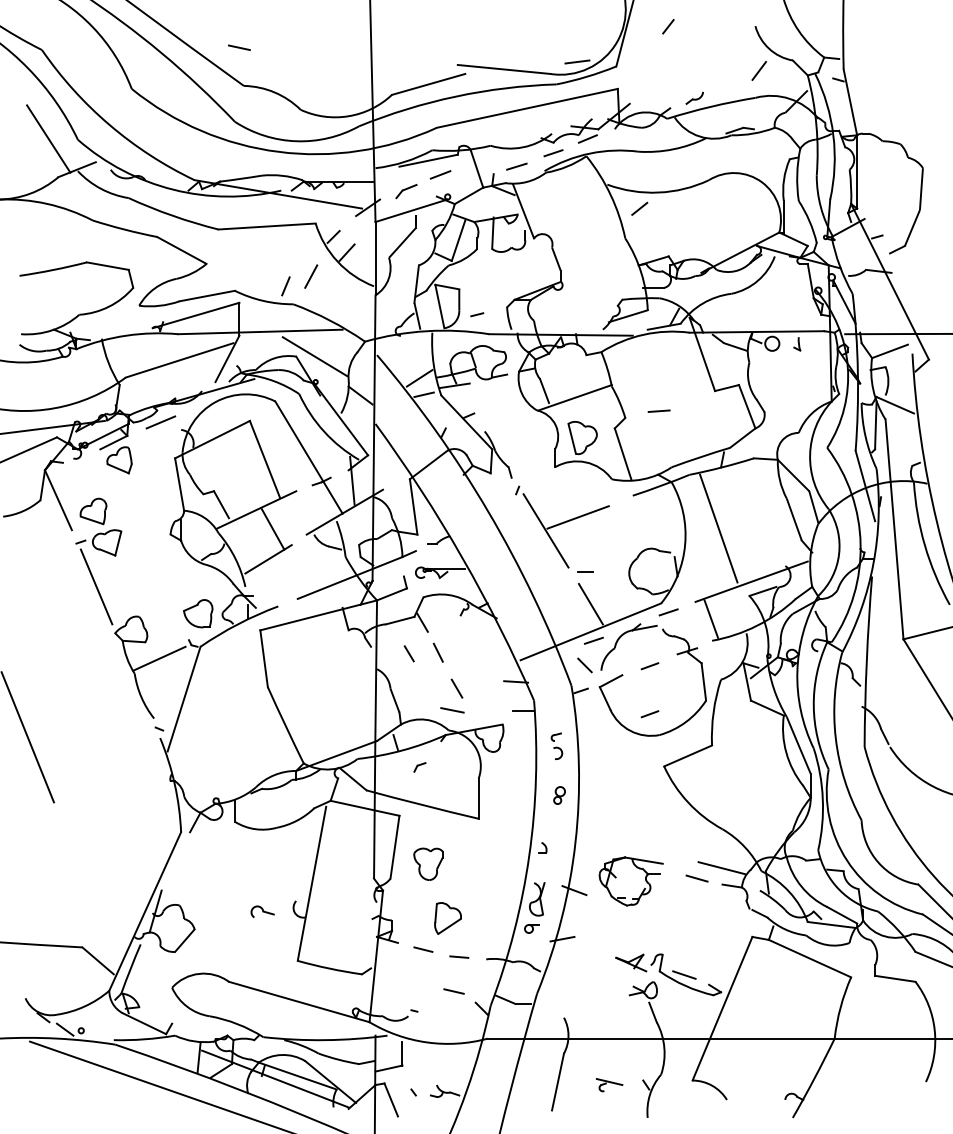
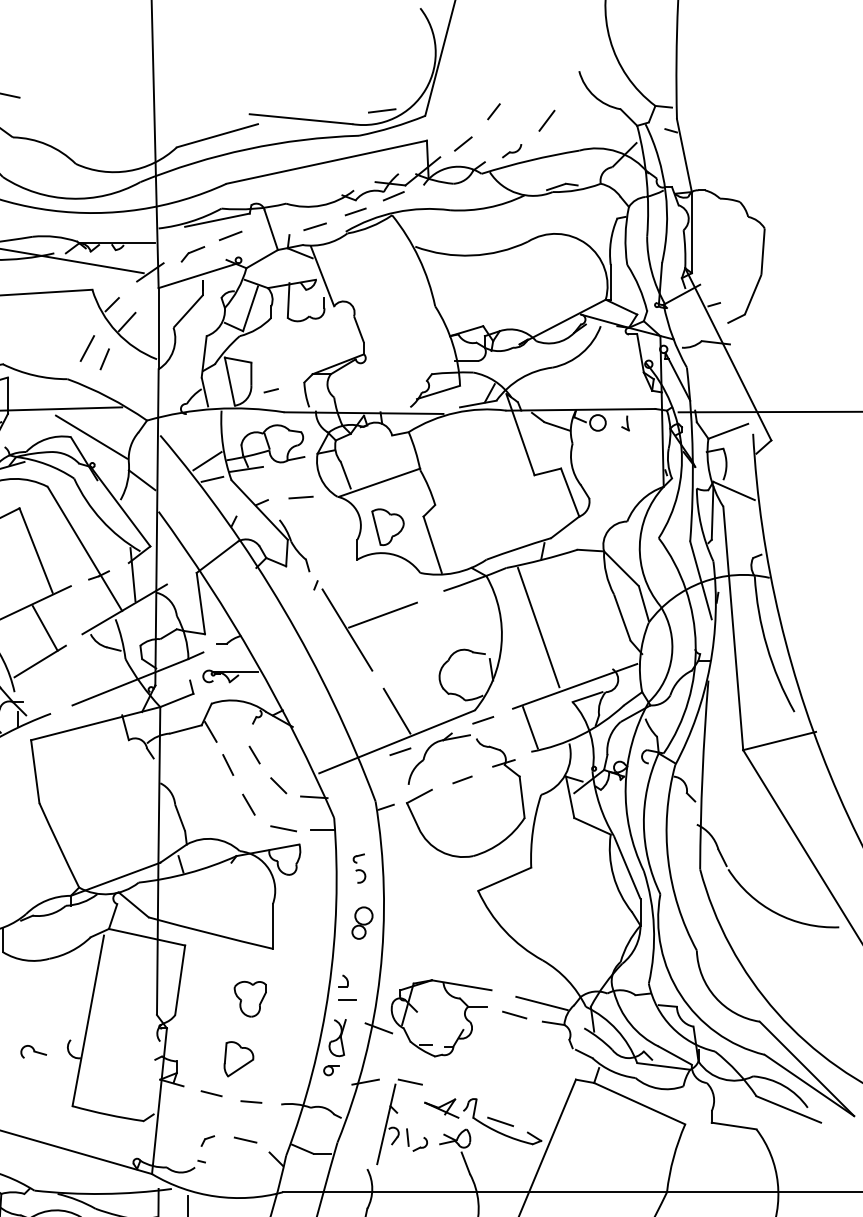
line: (668, 26) -> (494, 111), moved
line: (758, 70) -> (546, 120), moved
line: (639, 208) -> (463, 143), moved
line: (285, 286) -> (104, 359), moved
line: (658, 410) -> (300, 496), moved
line: (585, 571) -> (347, 999), moved
line: (408, 653) -> (253, 754), moved
line: (584, 665) -> (278, 785), moved
line: (452, 710) -> (283, 828), moved
line: (649, 714) -> (461, 833), removed
part: (419, 767) -> (207, 1141), moved
part: (559, 795) -> (362, 923), size x1.67
part: (428, 863) -> (250, 998), moved
part: (631, 881) -> (442, 1018), size x1.43
part: (590, 980) -> (396, 1127), added

